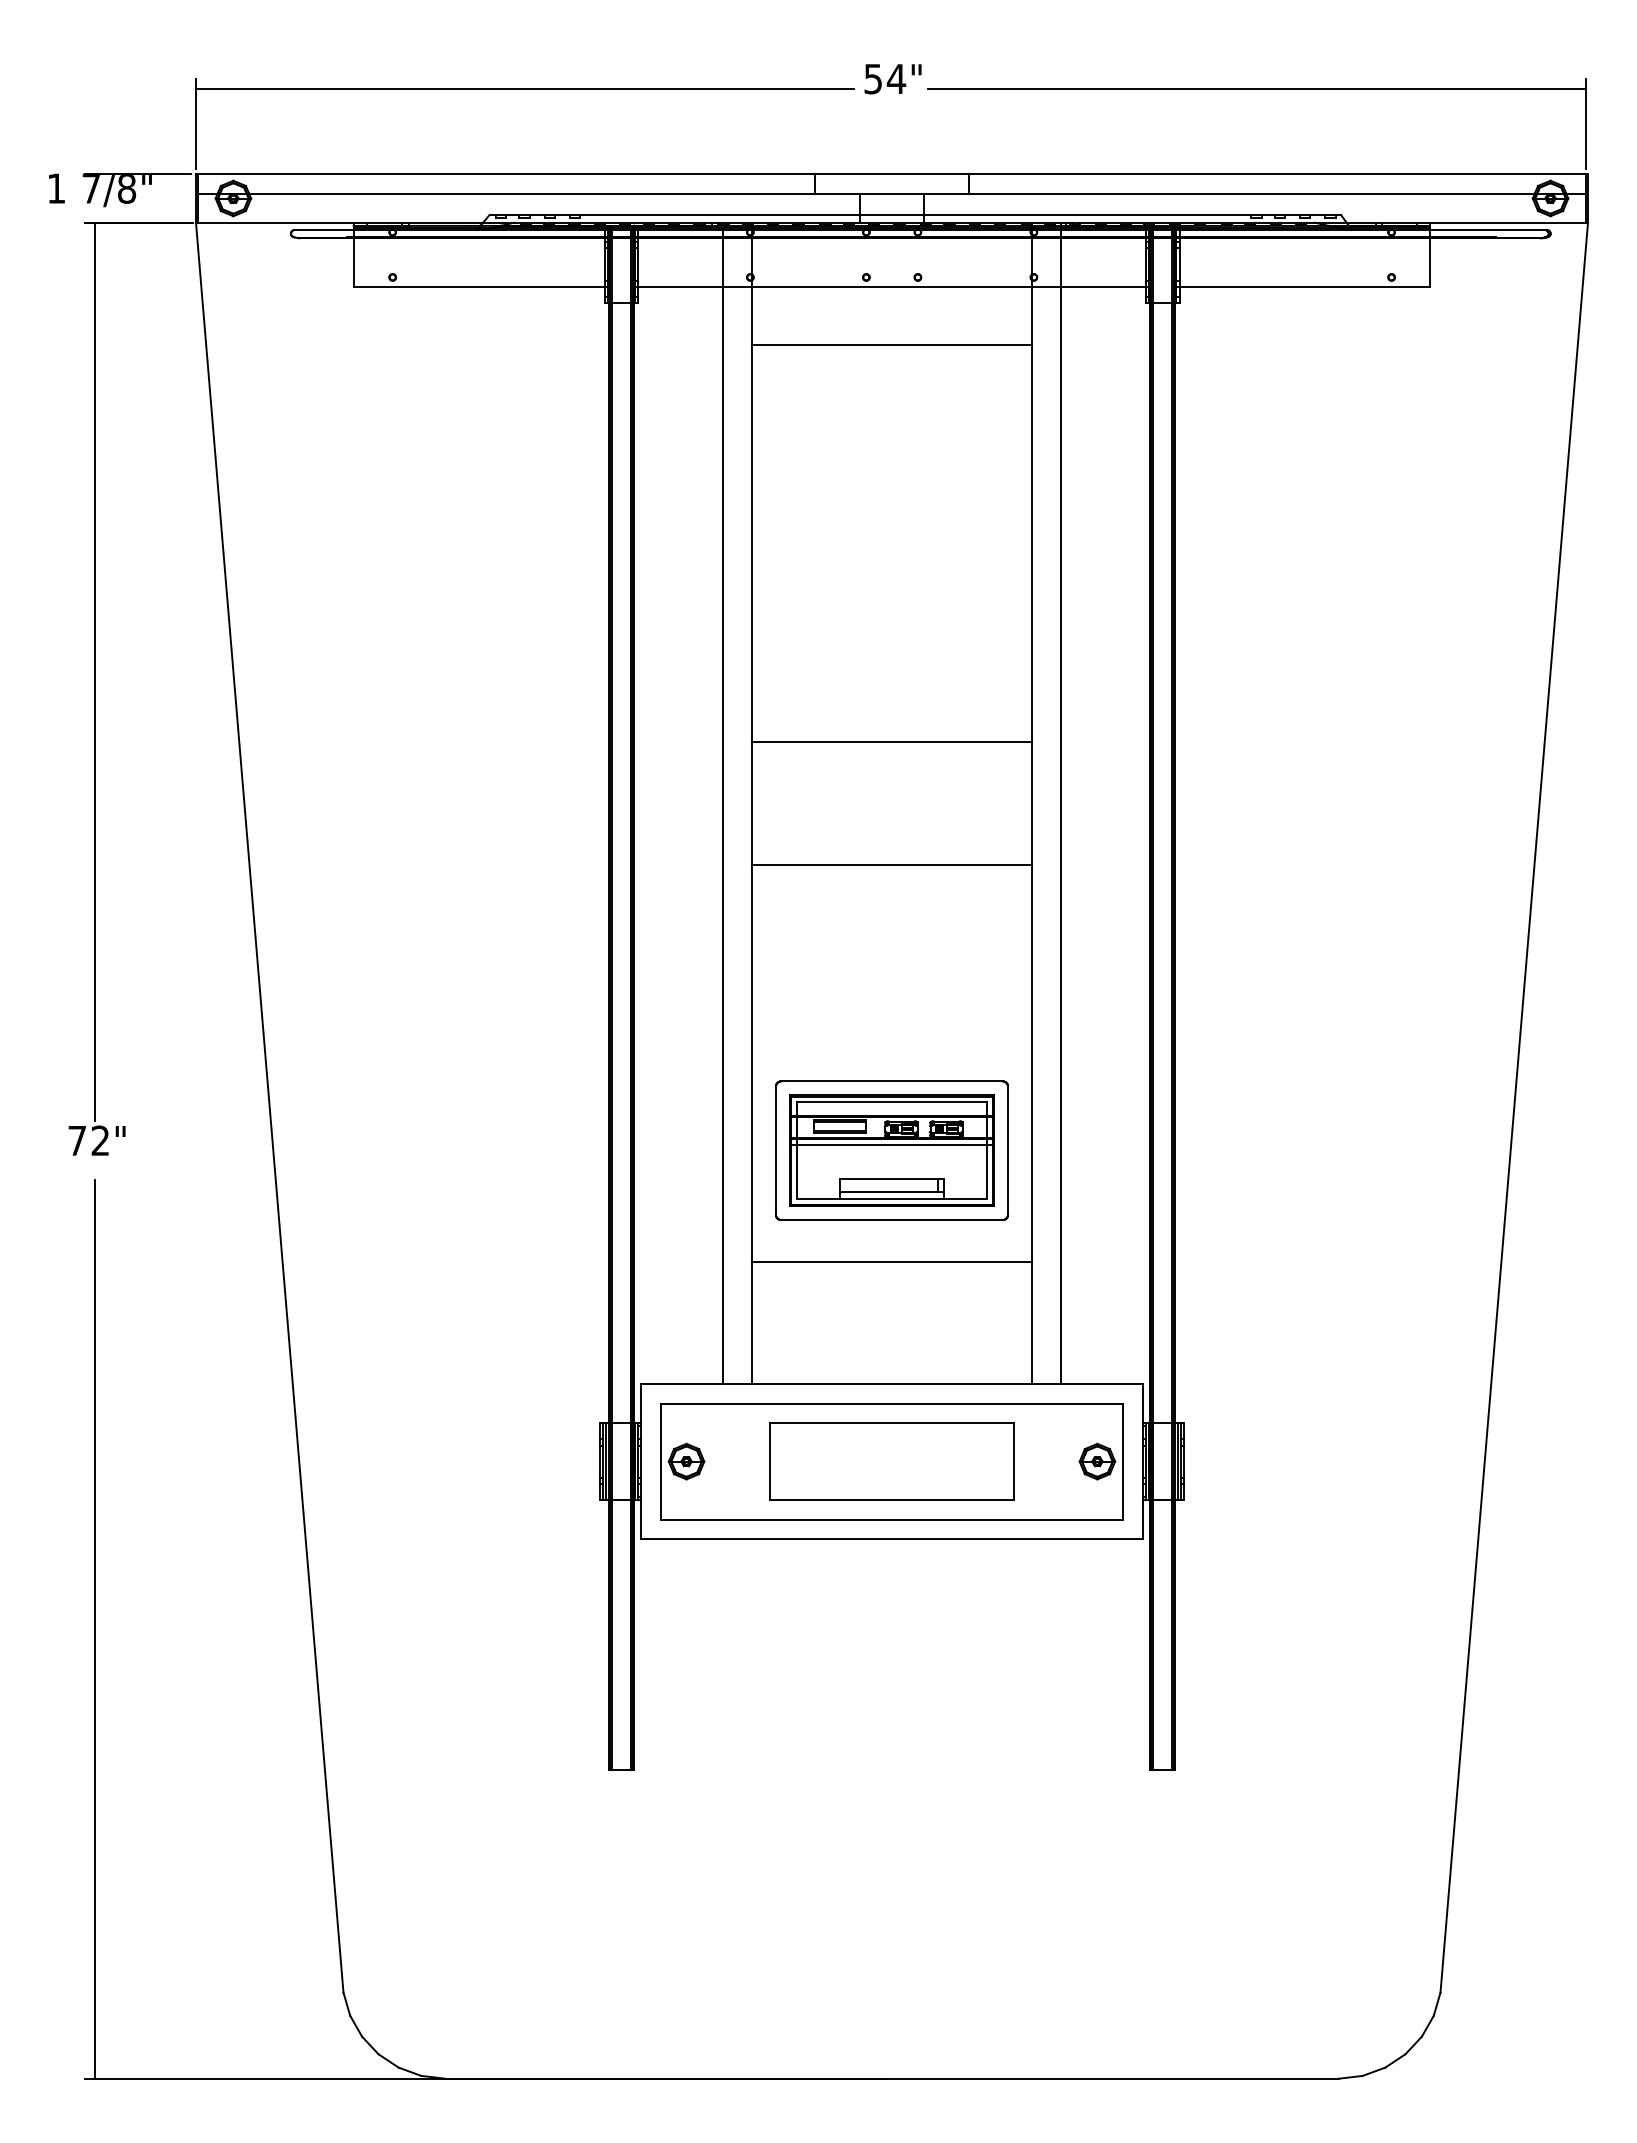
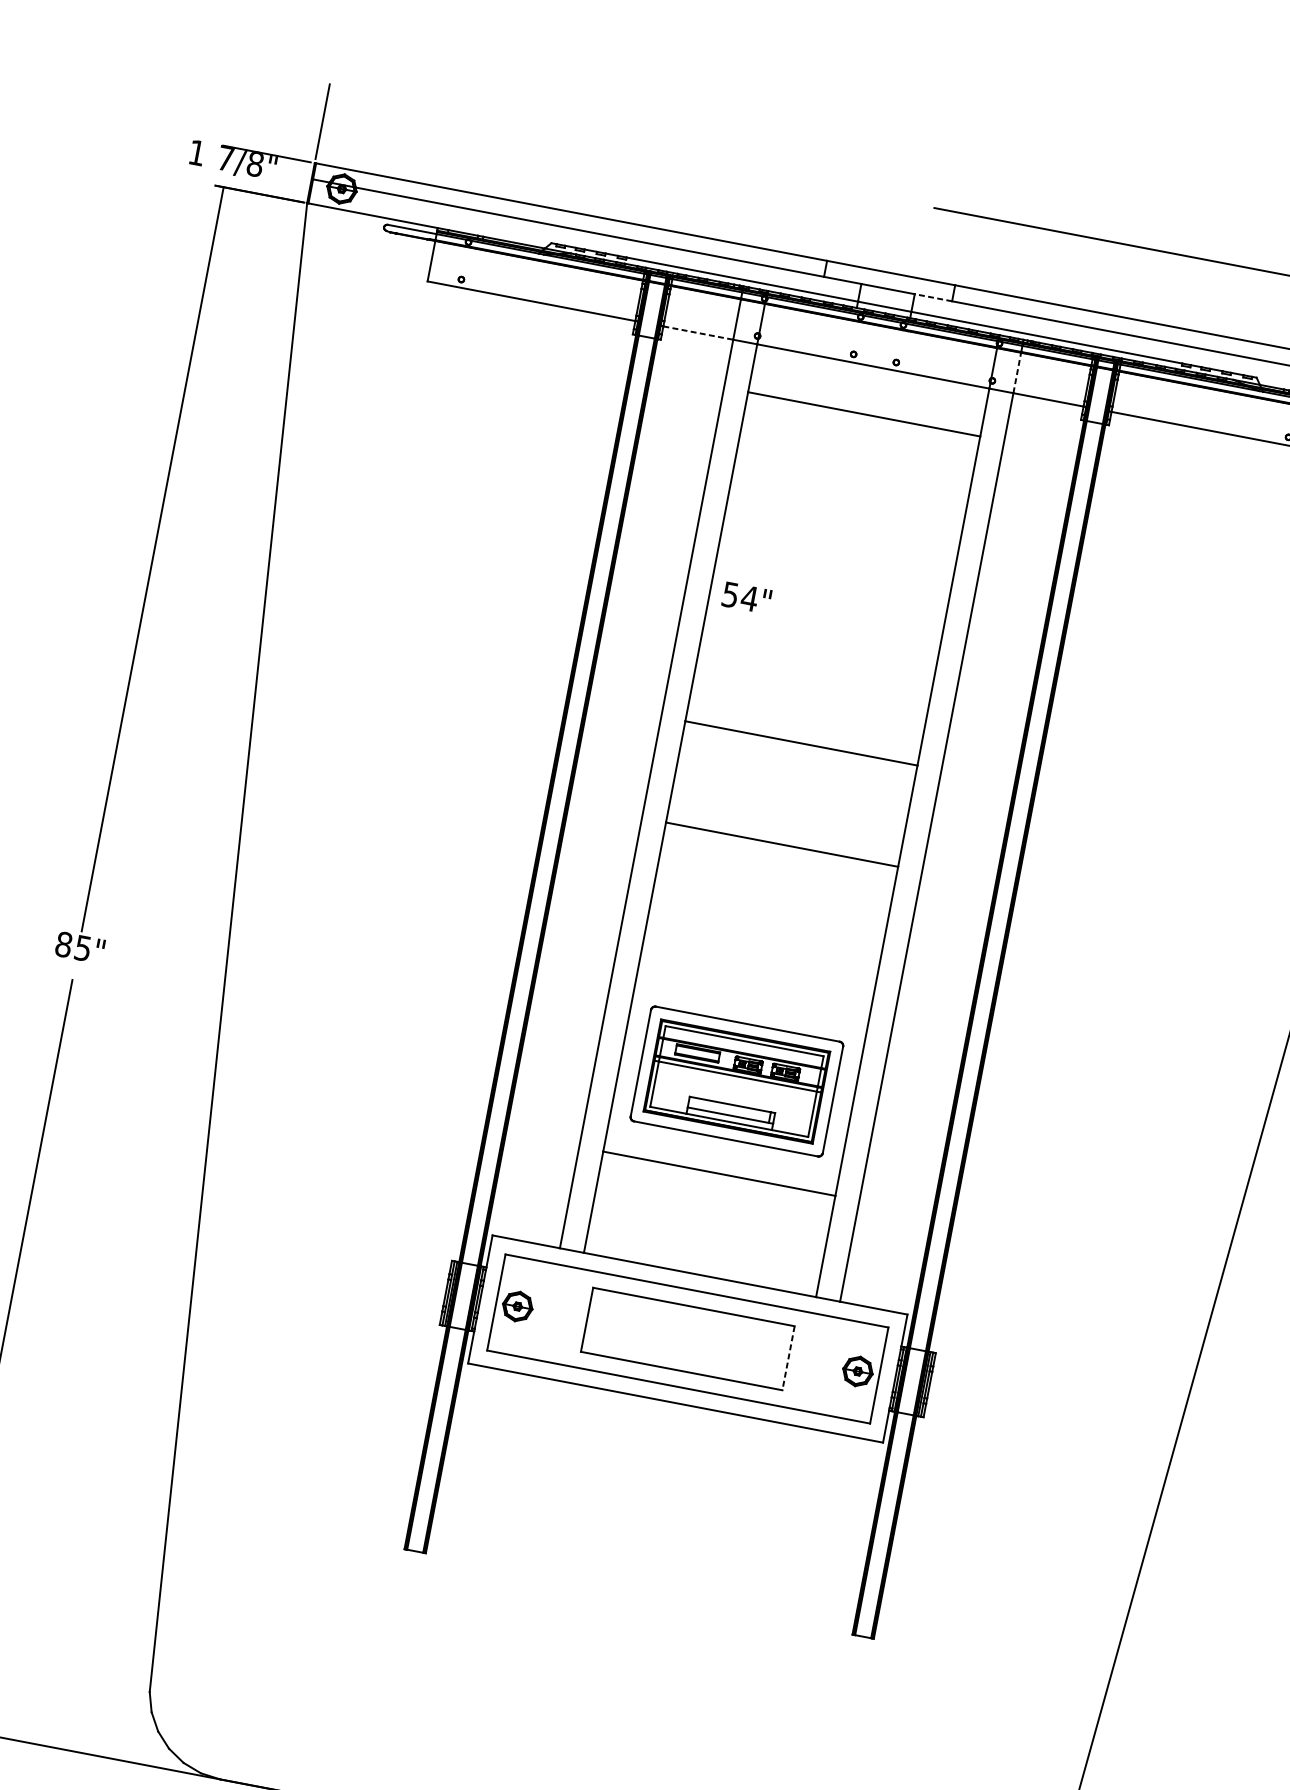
text: (892, 79) -> (746, 598), moved
line: (524, 88) -> (600, 143), removed
line: (946, 193) -> (933, 297), solid -> dashed
line: (1061, 262) -> (1017, 372), solid -> dashed
line: (681, 287) -> (698, 333), solid -> dashed
text: (88, 1140) -> (73, 946), 72" -> 85"
line: (1013, 1461) -> (788, 1358), solid -> dashed

